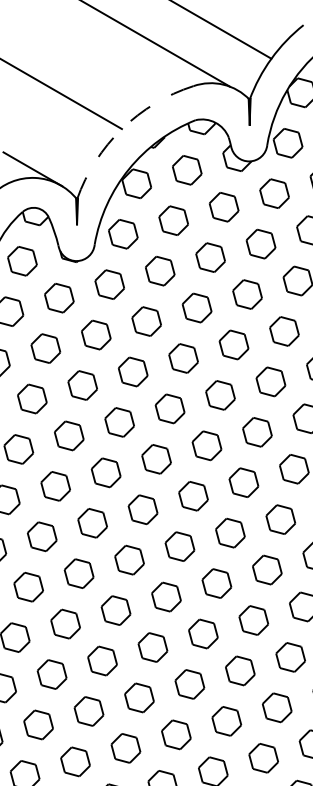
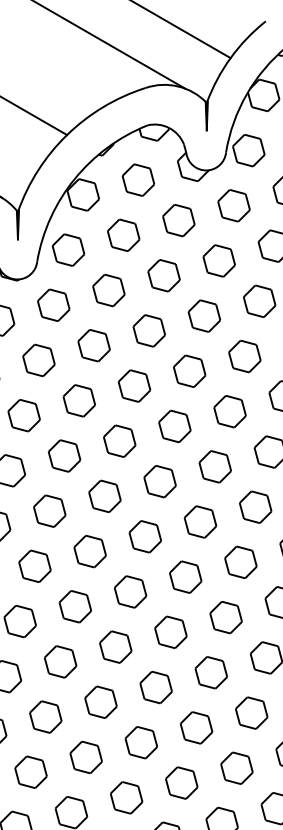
arc: (121, 129) -> (66, 135), dashed -> solid

